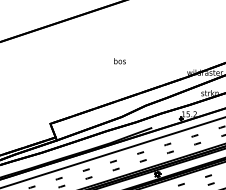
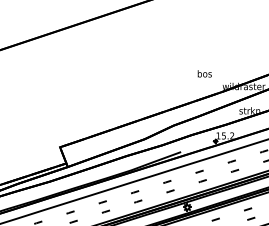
text: (119, 60) -> (204, 73), moved

